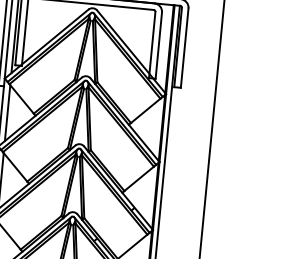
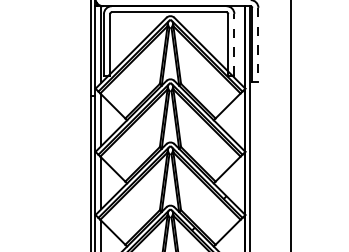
line: (158, 45) -> (234, 44), solid -> dashed
line: (184, 47) -> (258, 44), solid -> dashed

